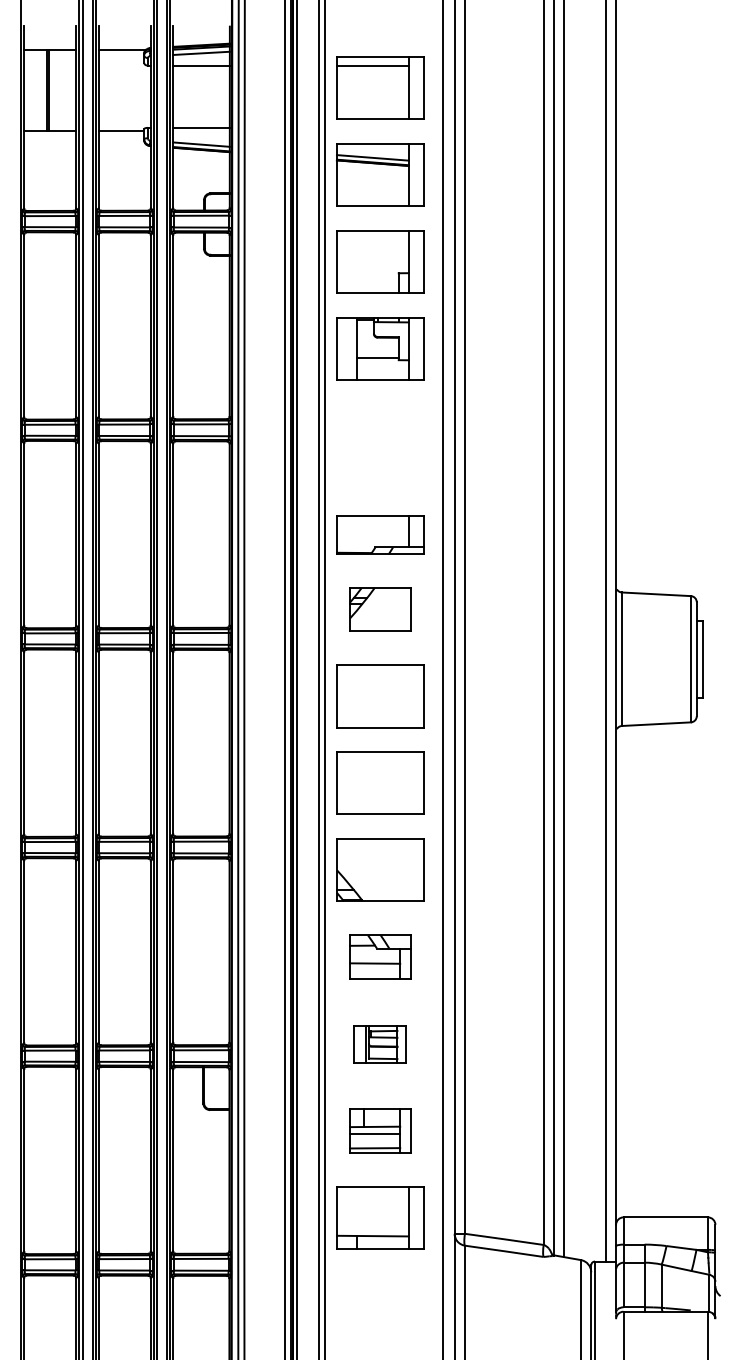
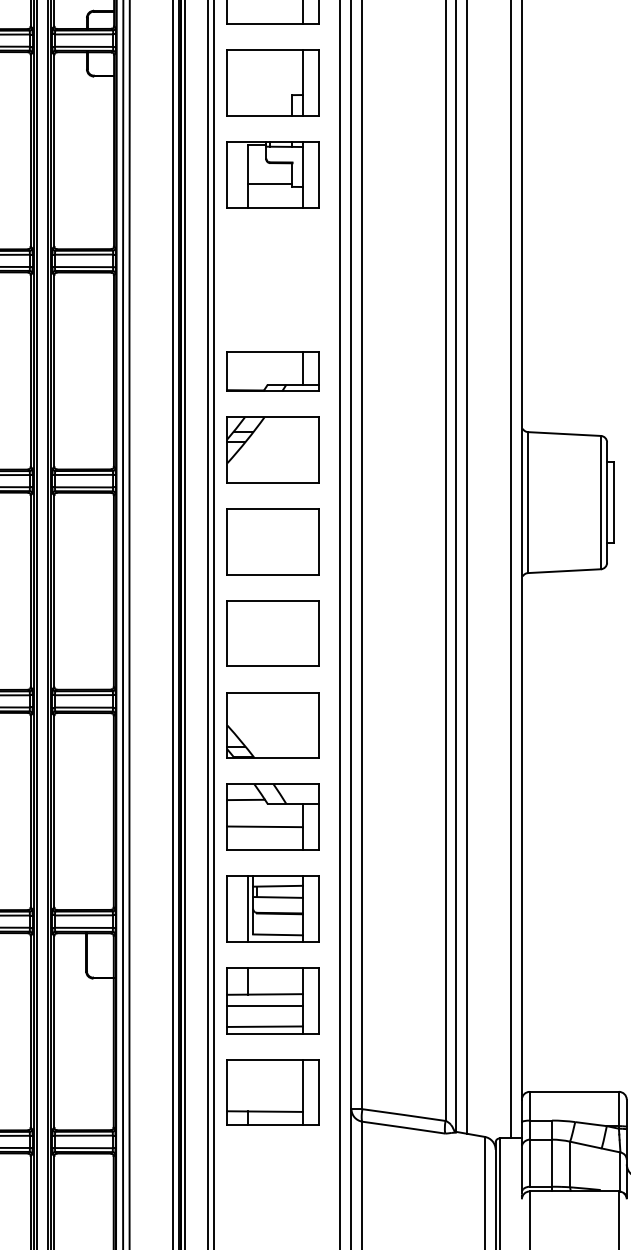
part: (380, 609) -> (273, 450), size x1.43
part: (380, 956) -> (273, 816), size x1.43
part: (380, 1043) -> (273, 908), size x1.67
part: (380, 1130) -> (273, 1000), size x1.43

